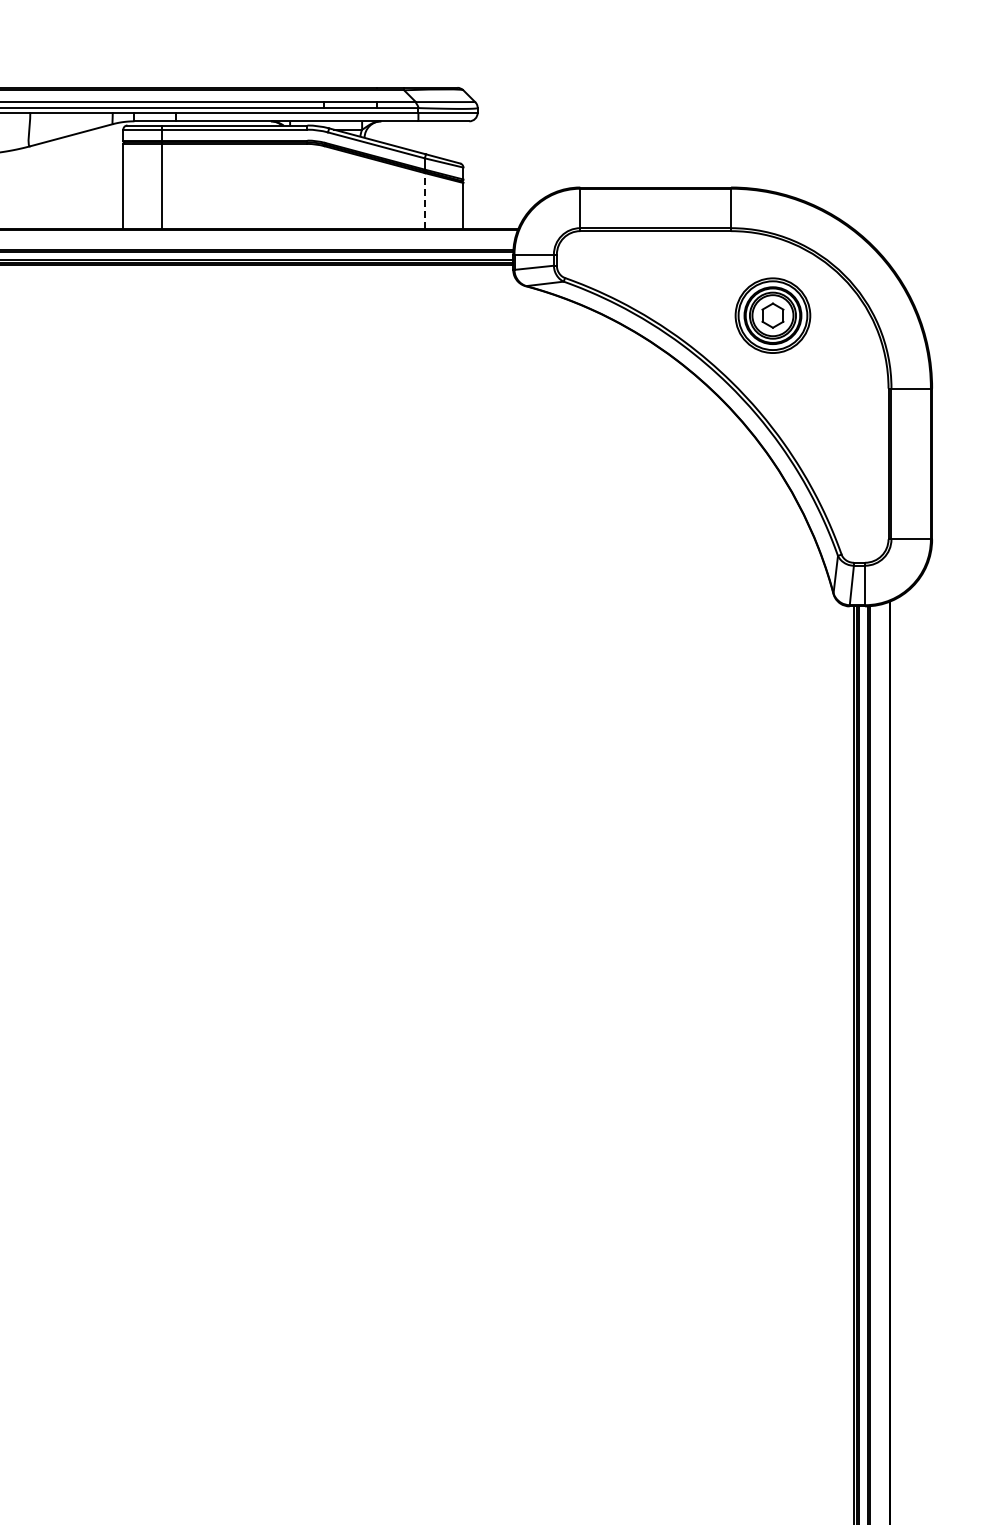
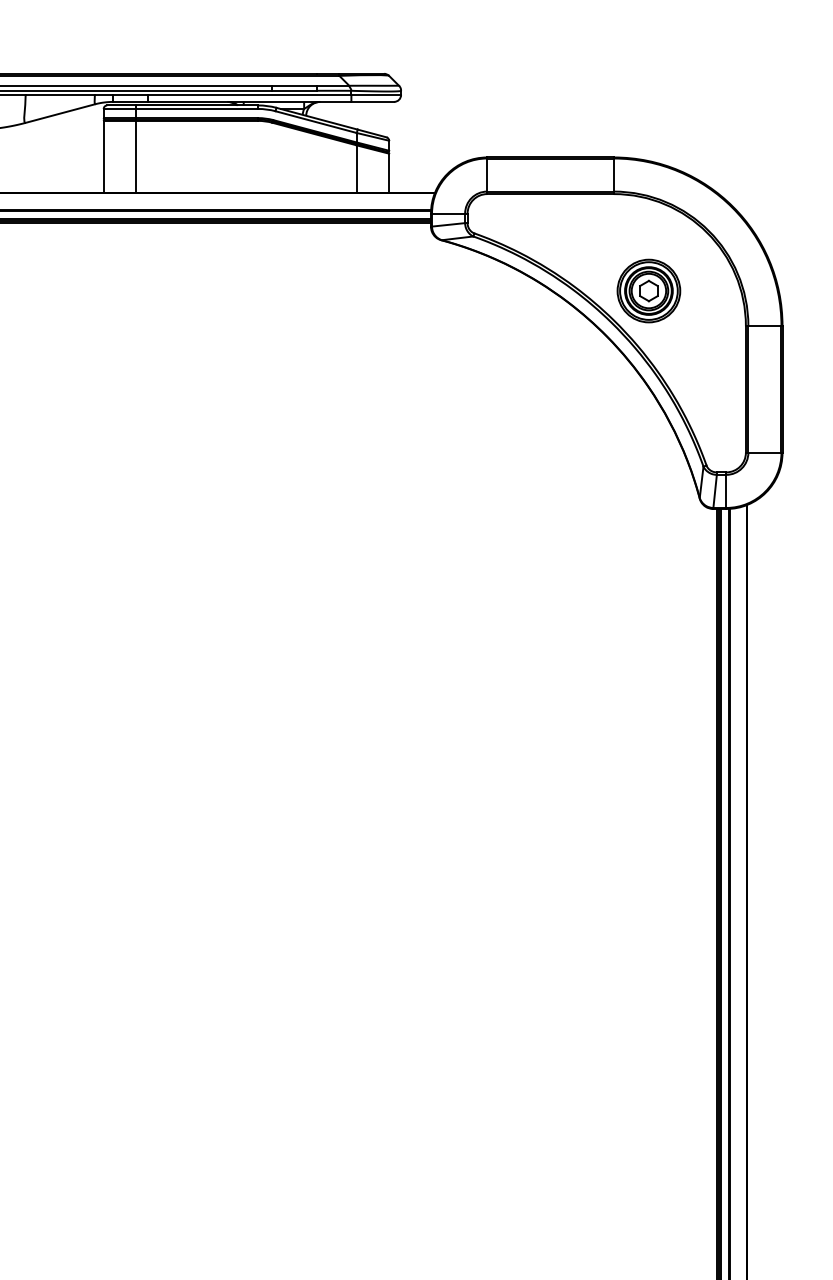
line: (424, 200) -> (356, 168), dashed -> solid
part: (772, 315) -> (648, 290), moved

